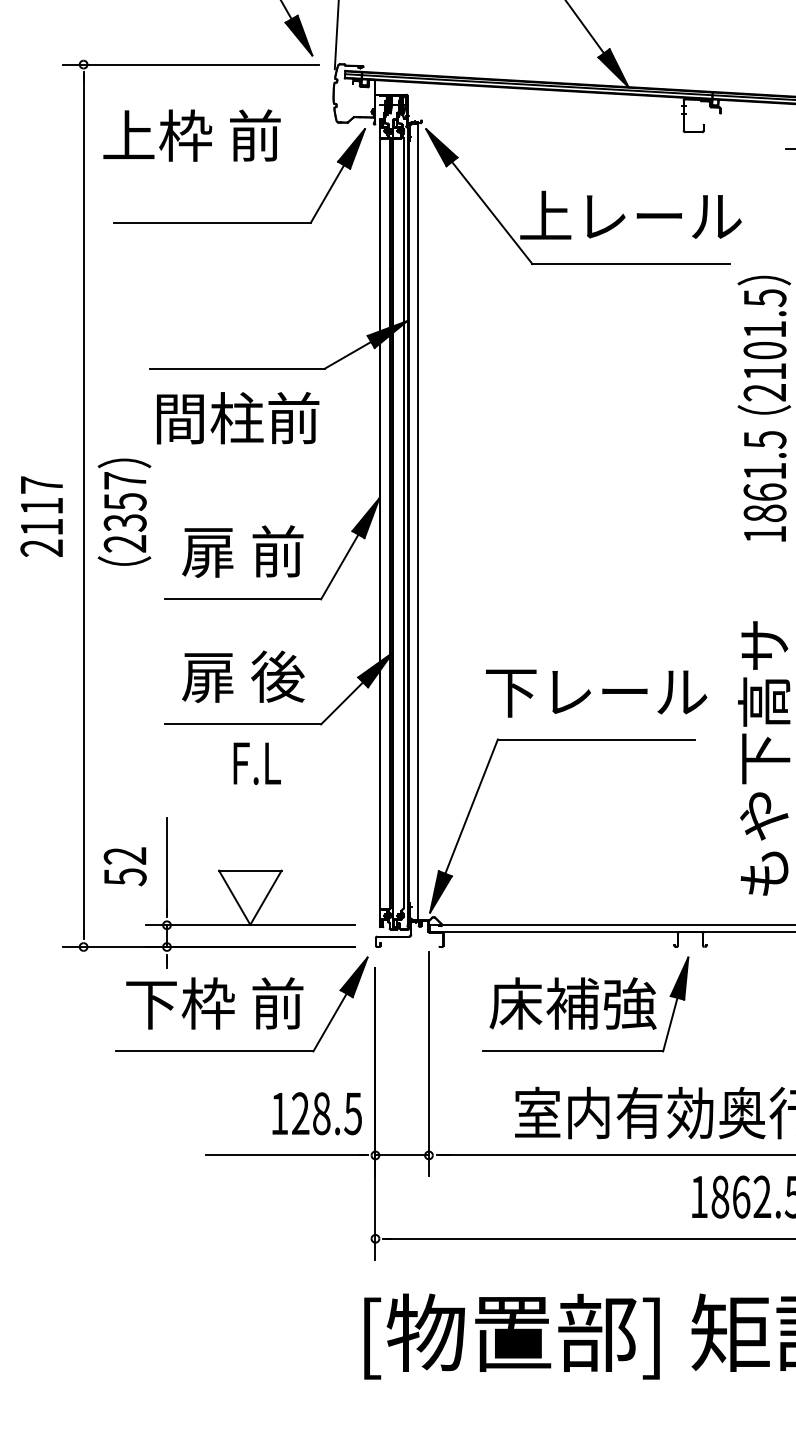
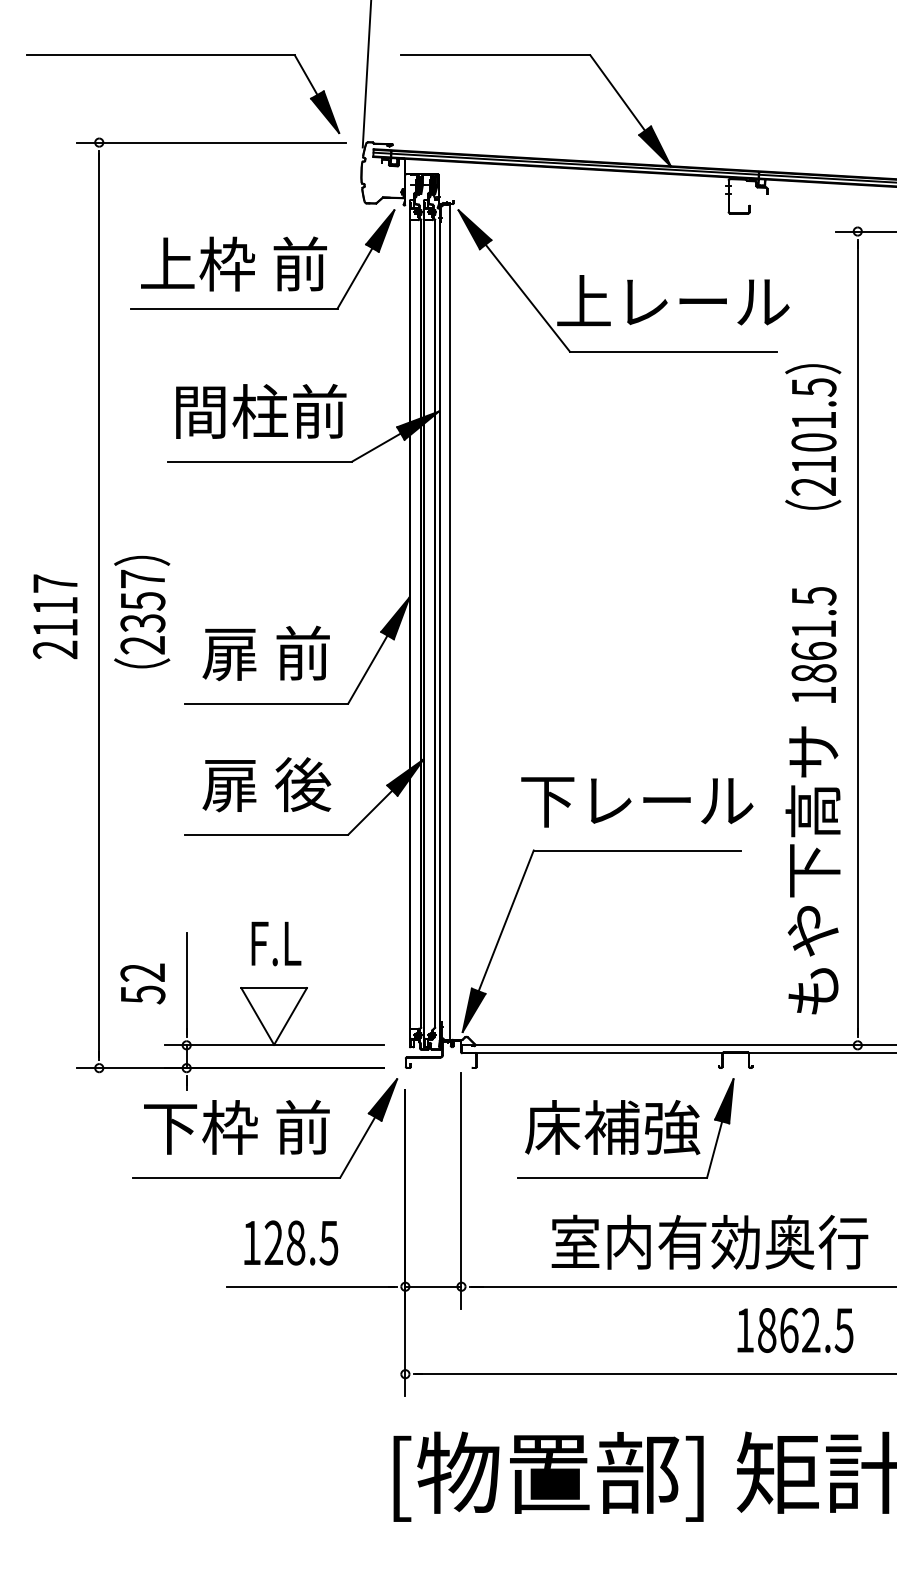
text: (191, 135) -> (233, 263), moved
text: (238, 418) -> (261, 411), moved
text: (764, 485) -> (813, 644), moved
text: (257, 763) -> (276, 943), moved
text: (317, 1113) -> (291, 1242), moved

